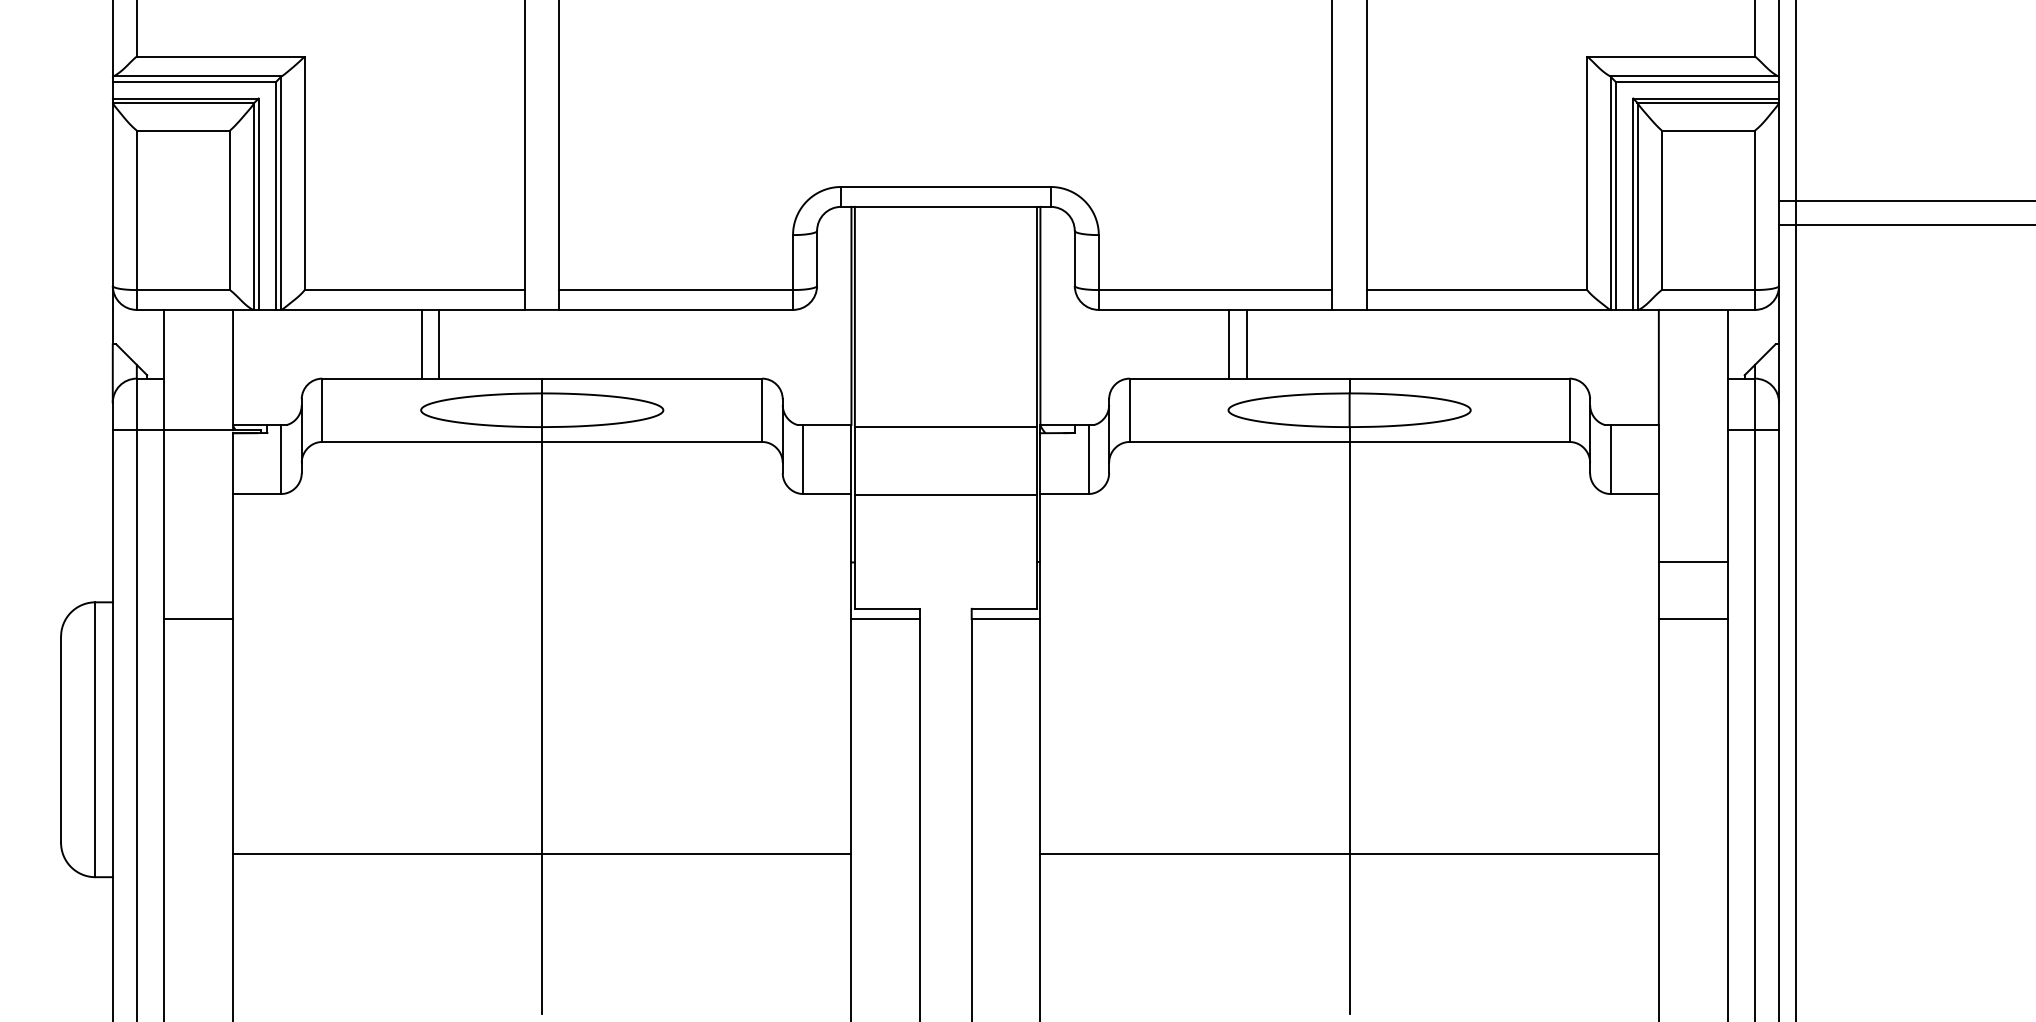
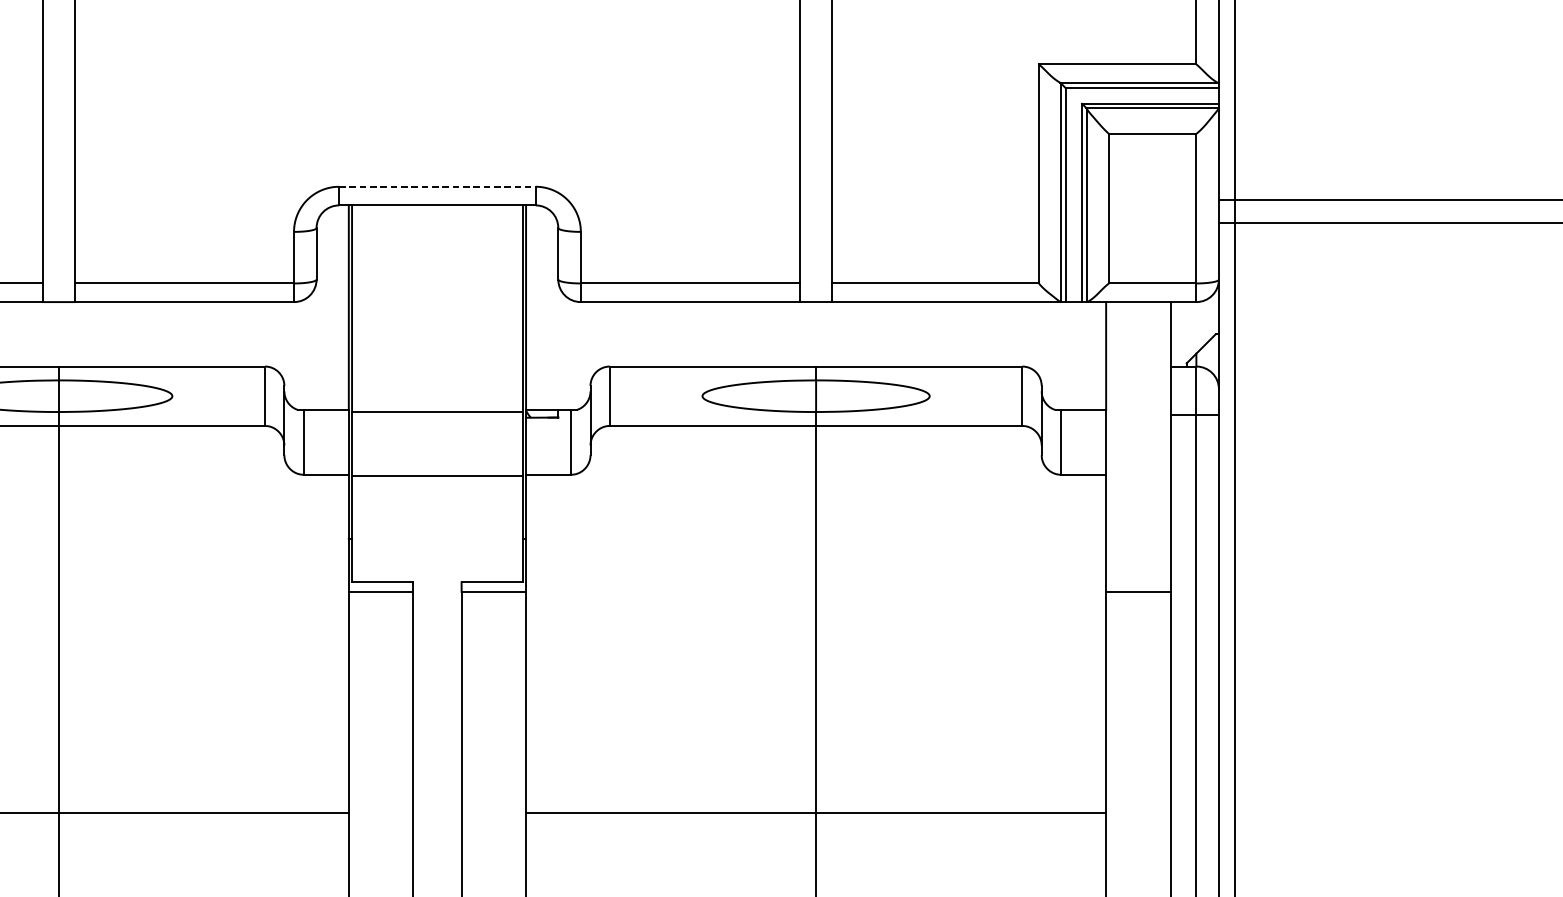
line: (945, 186) -> (437, 186), solid -> dashed
line: (1229, 343) -> (703, 333), removed
line: (1246, 343) -> (719, 333), removed
line: (1692, 562) -> (1137, 539), removed

